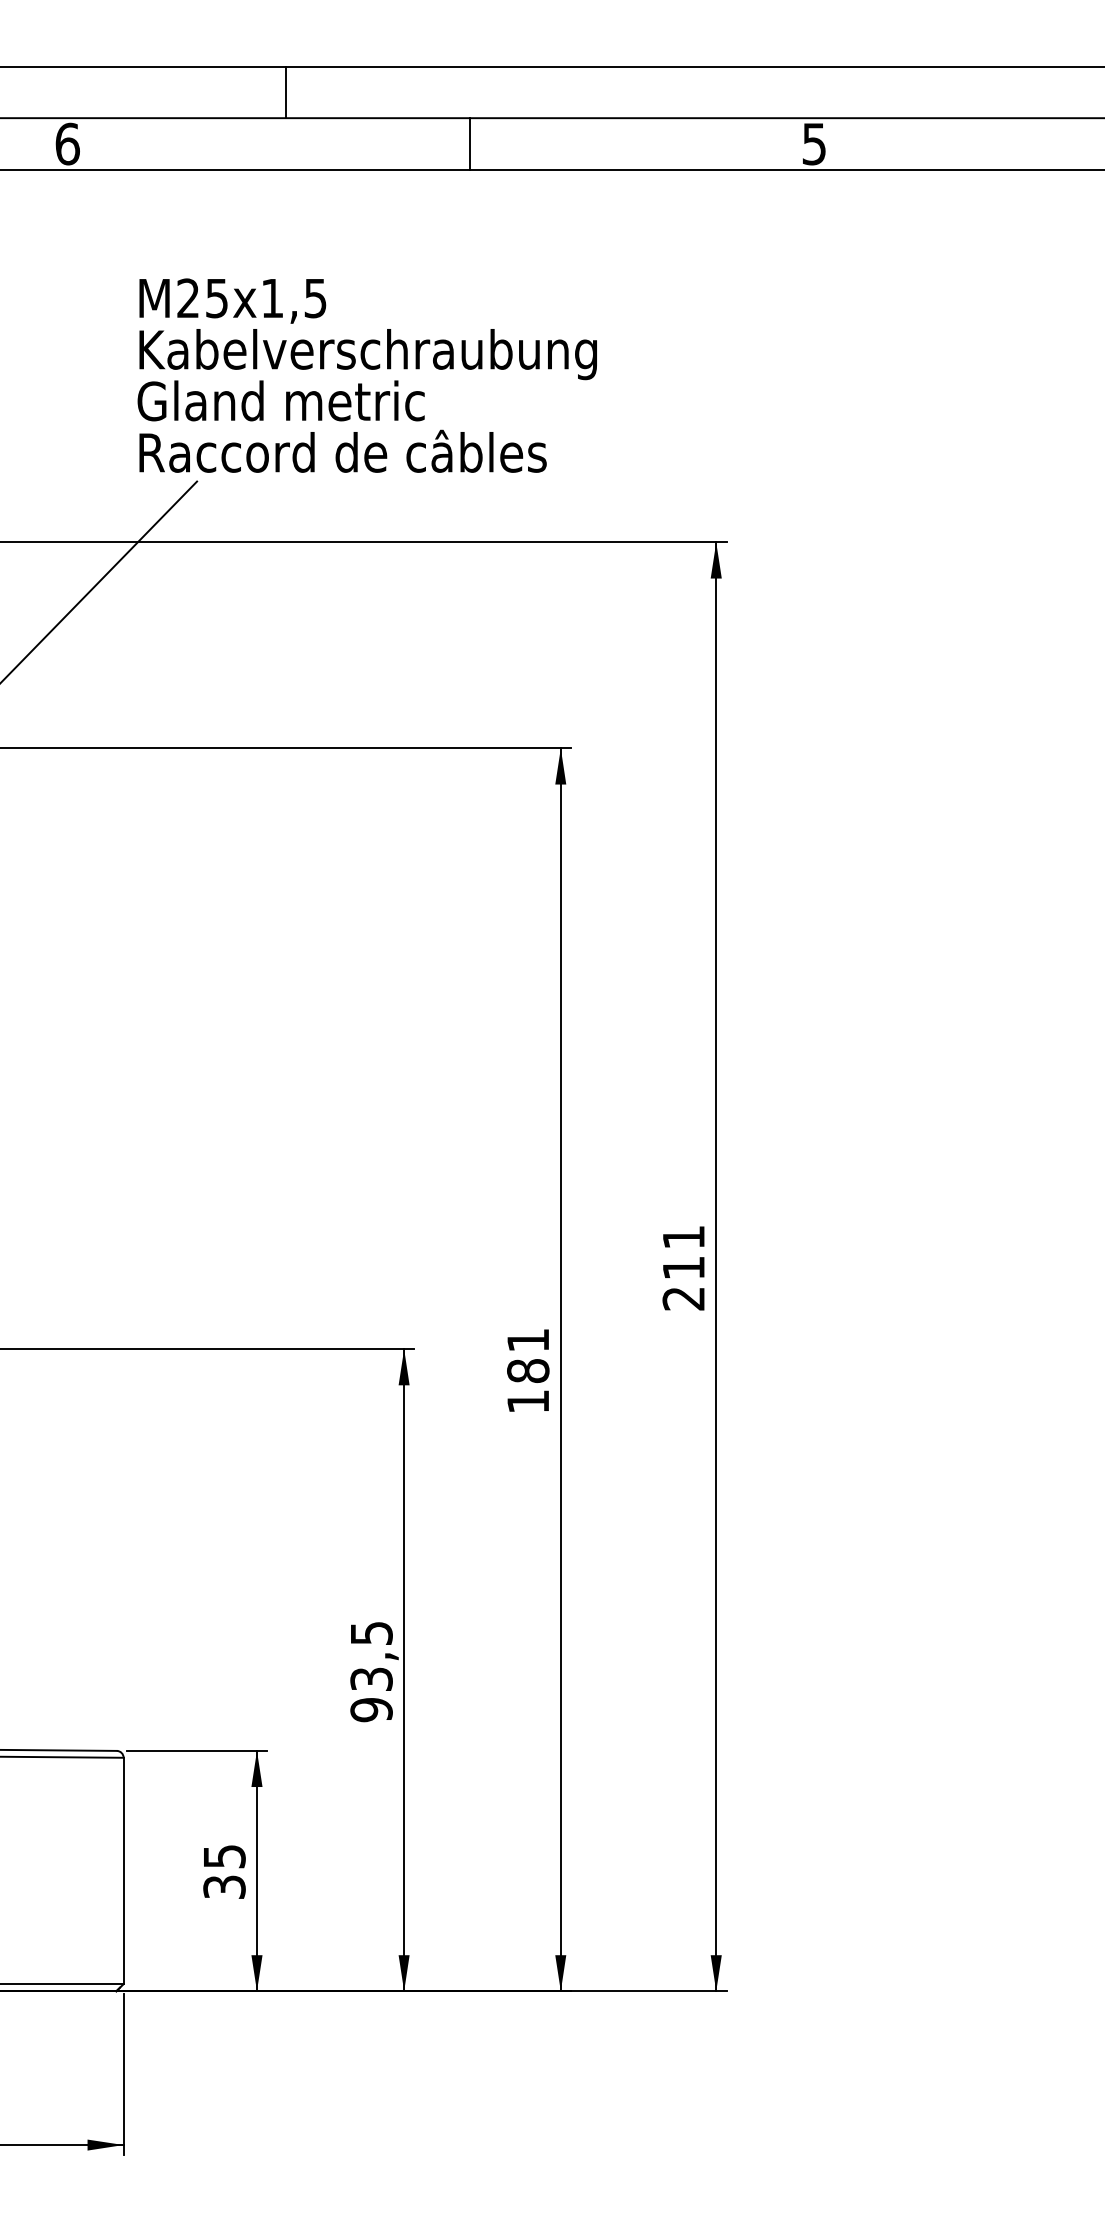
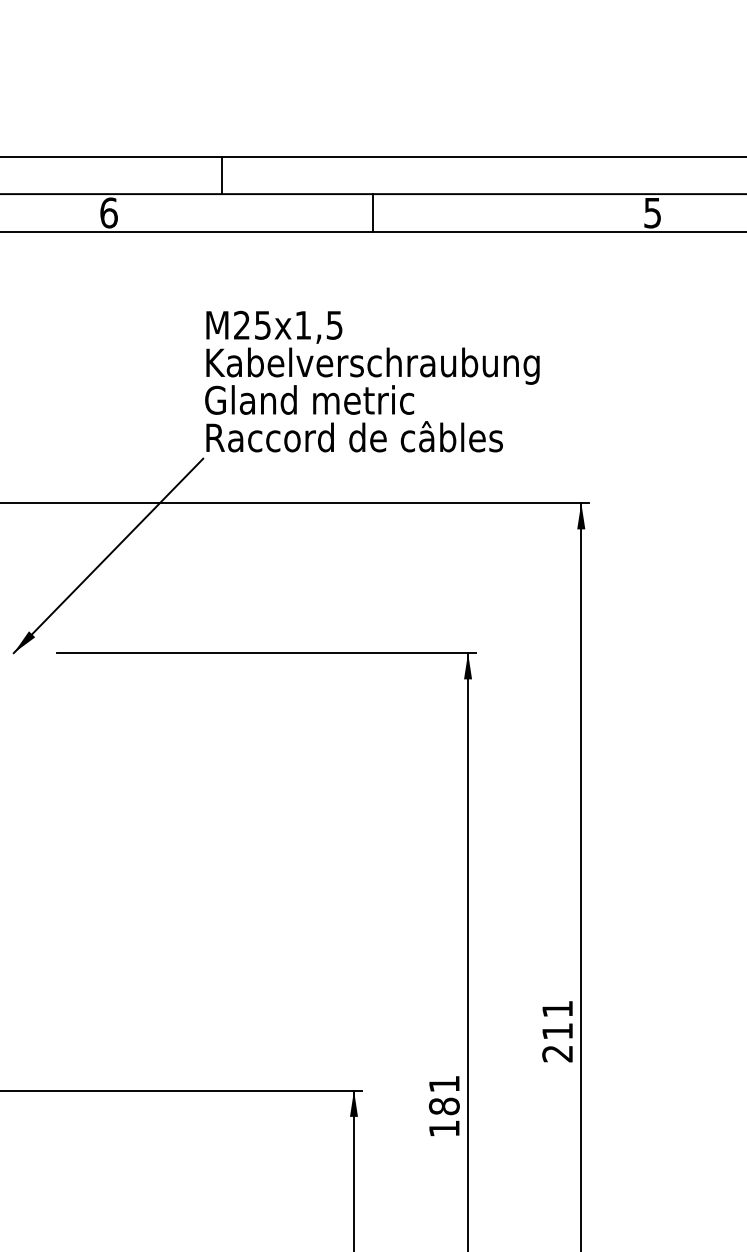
line: (286, 92) -> (221, 175), moved
line: (469, 143) -> (372, 212), moved
part: (368, 369) -> (373, 377), moved

